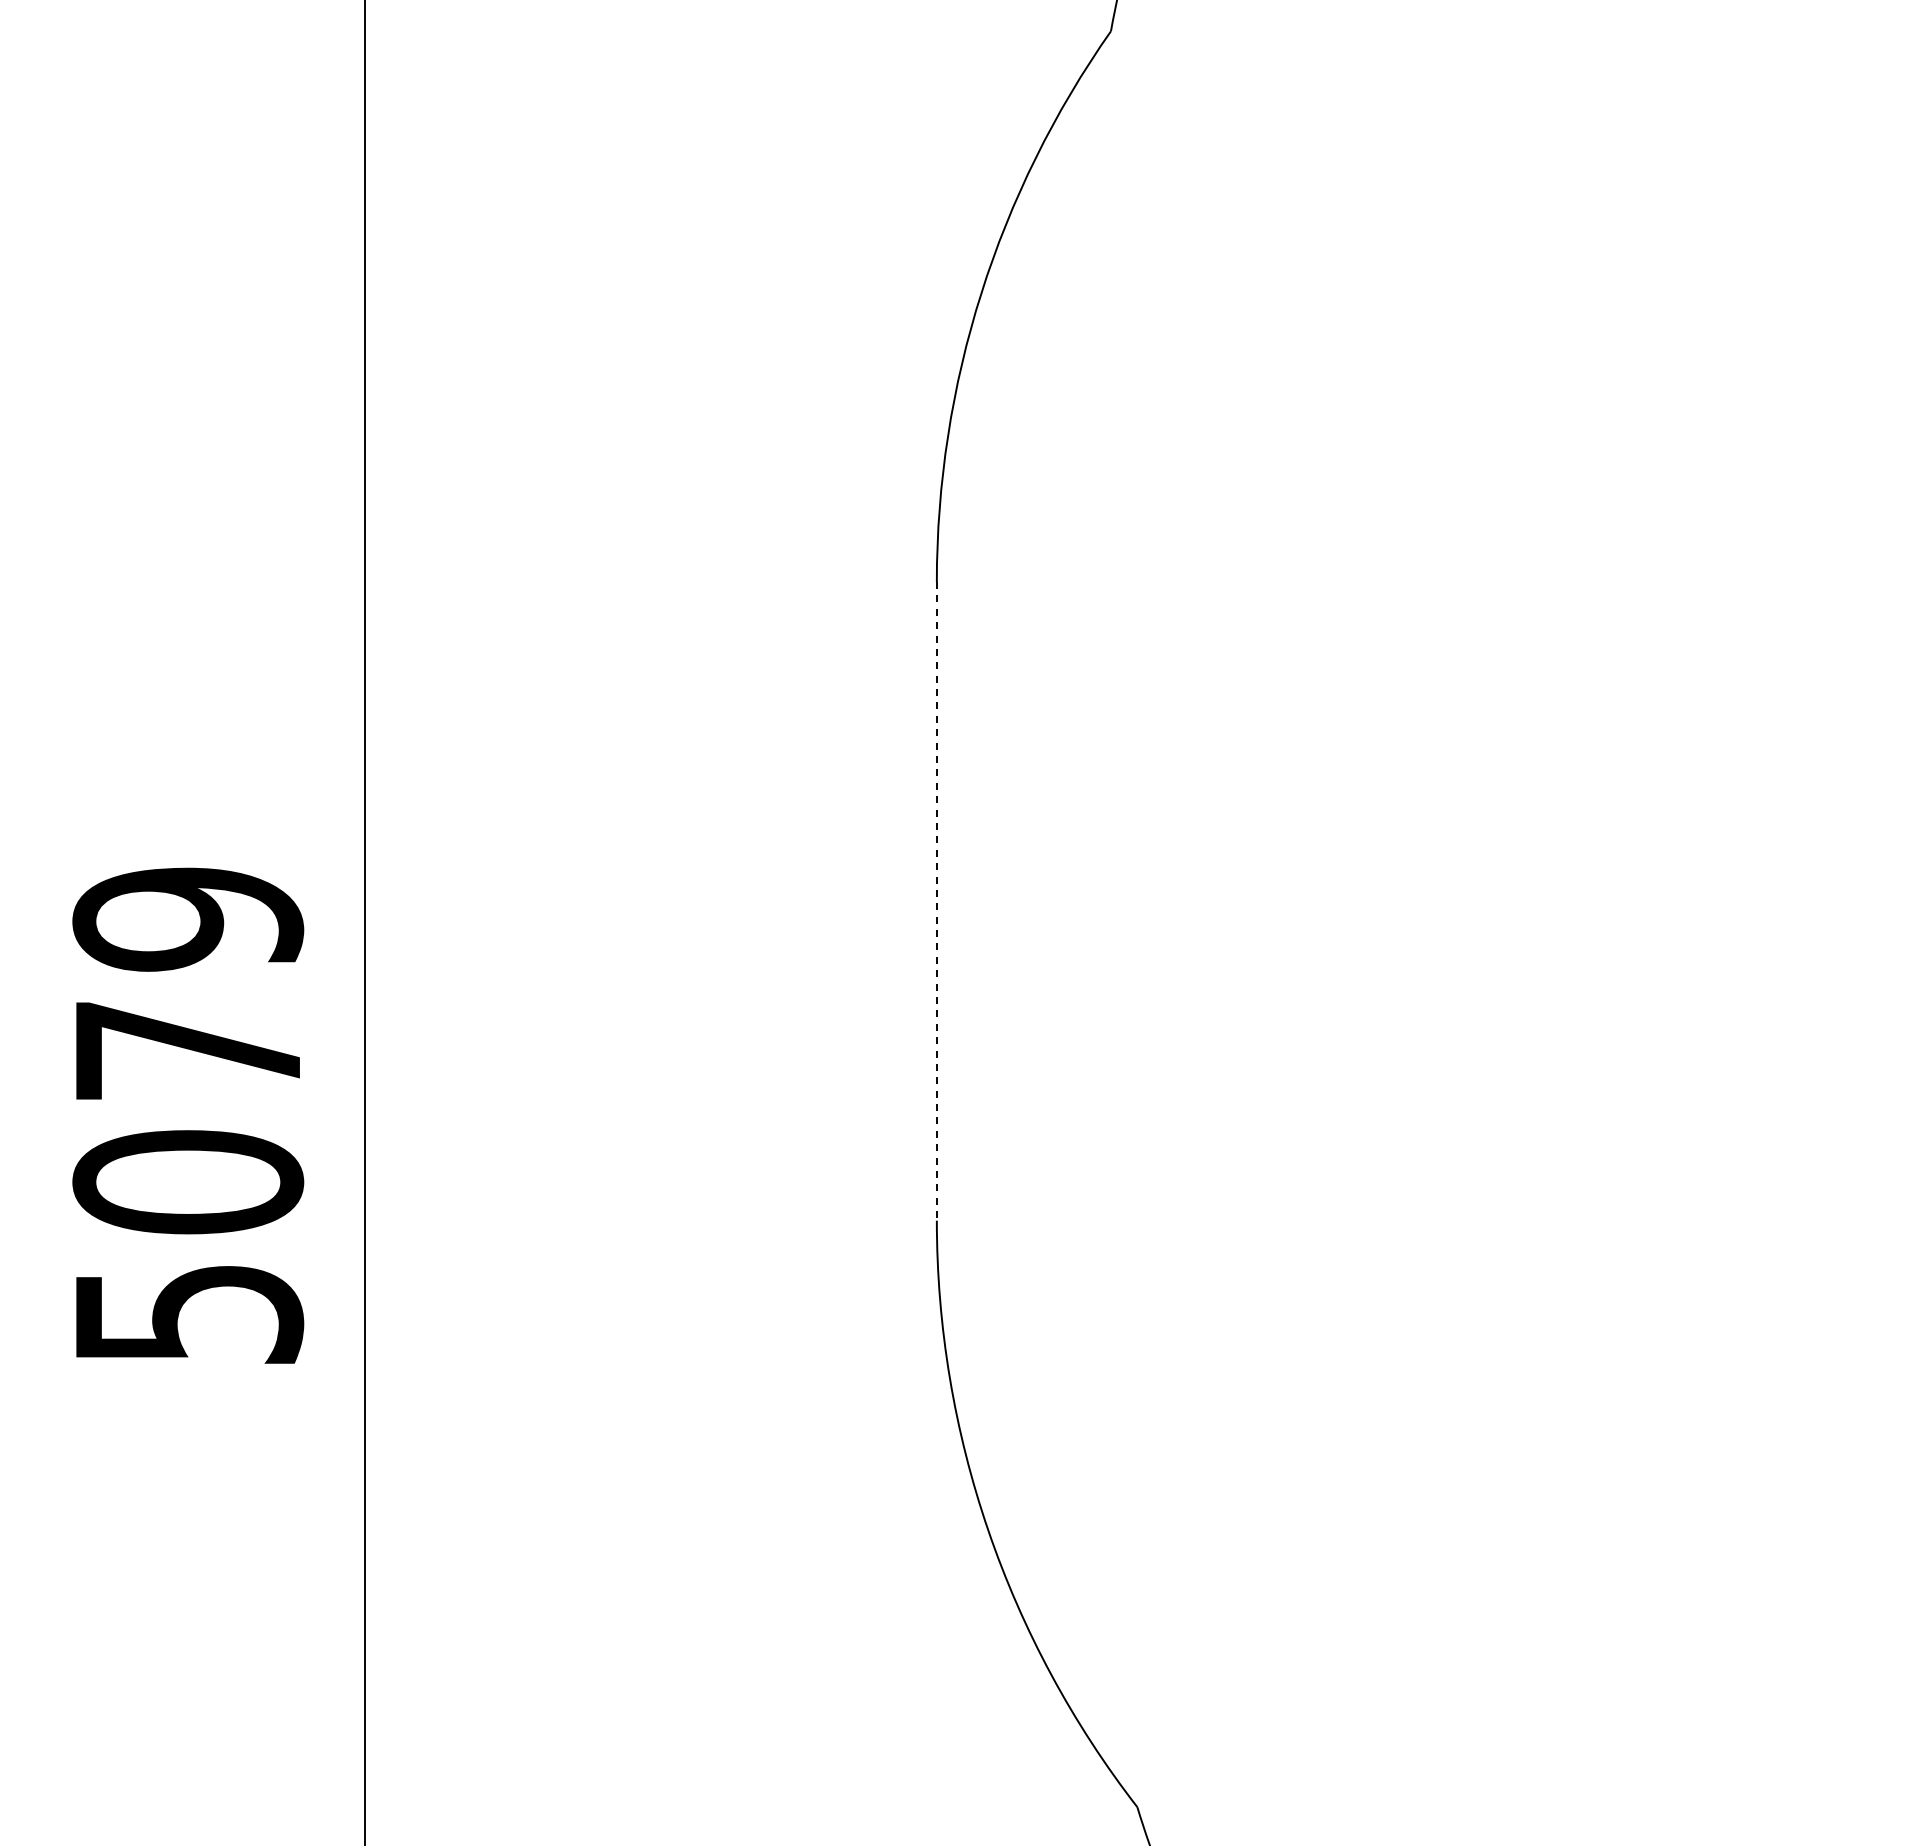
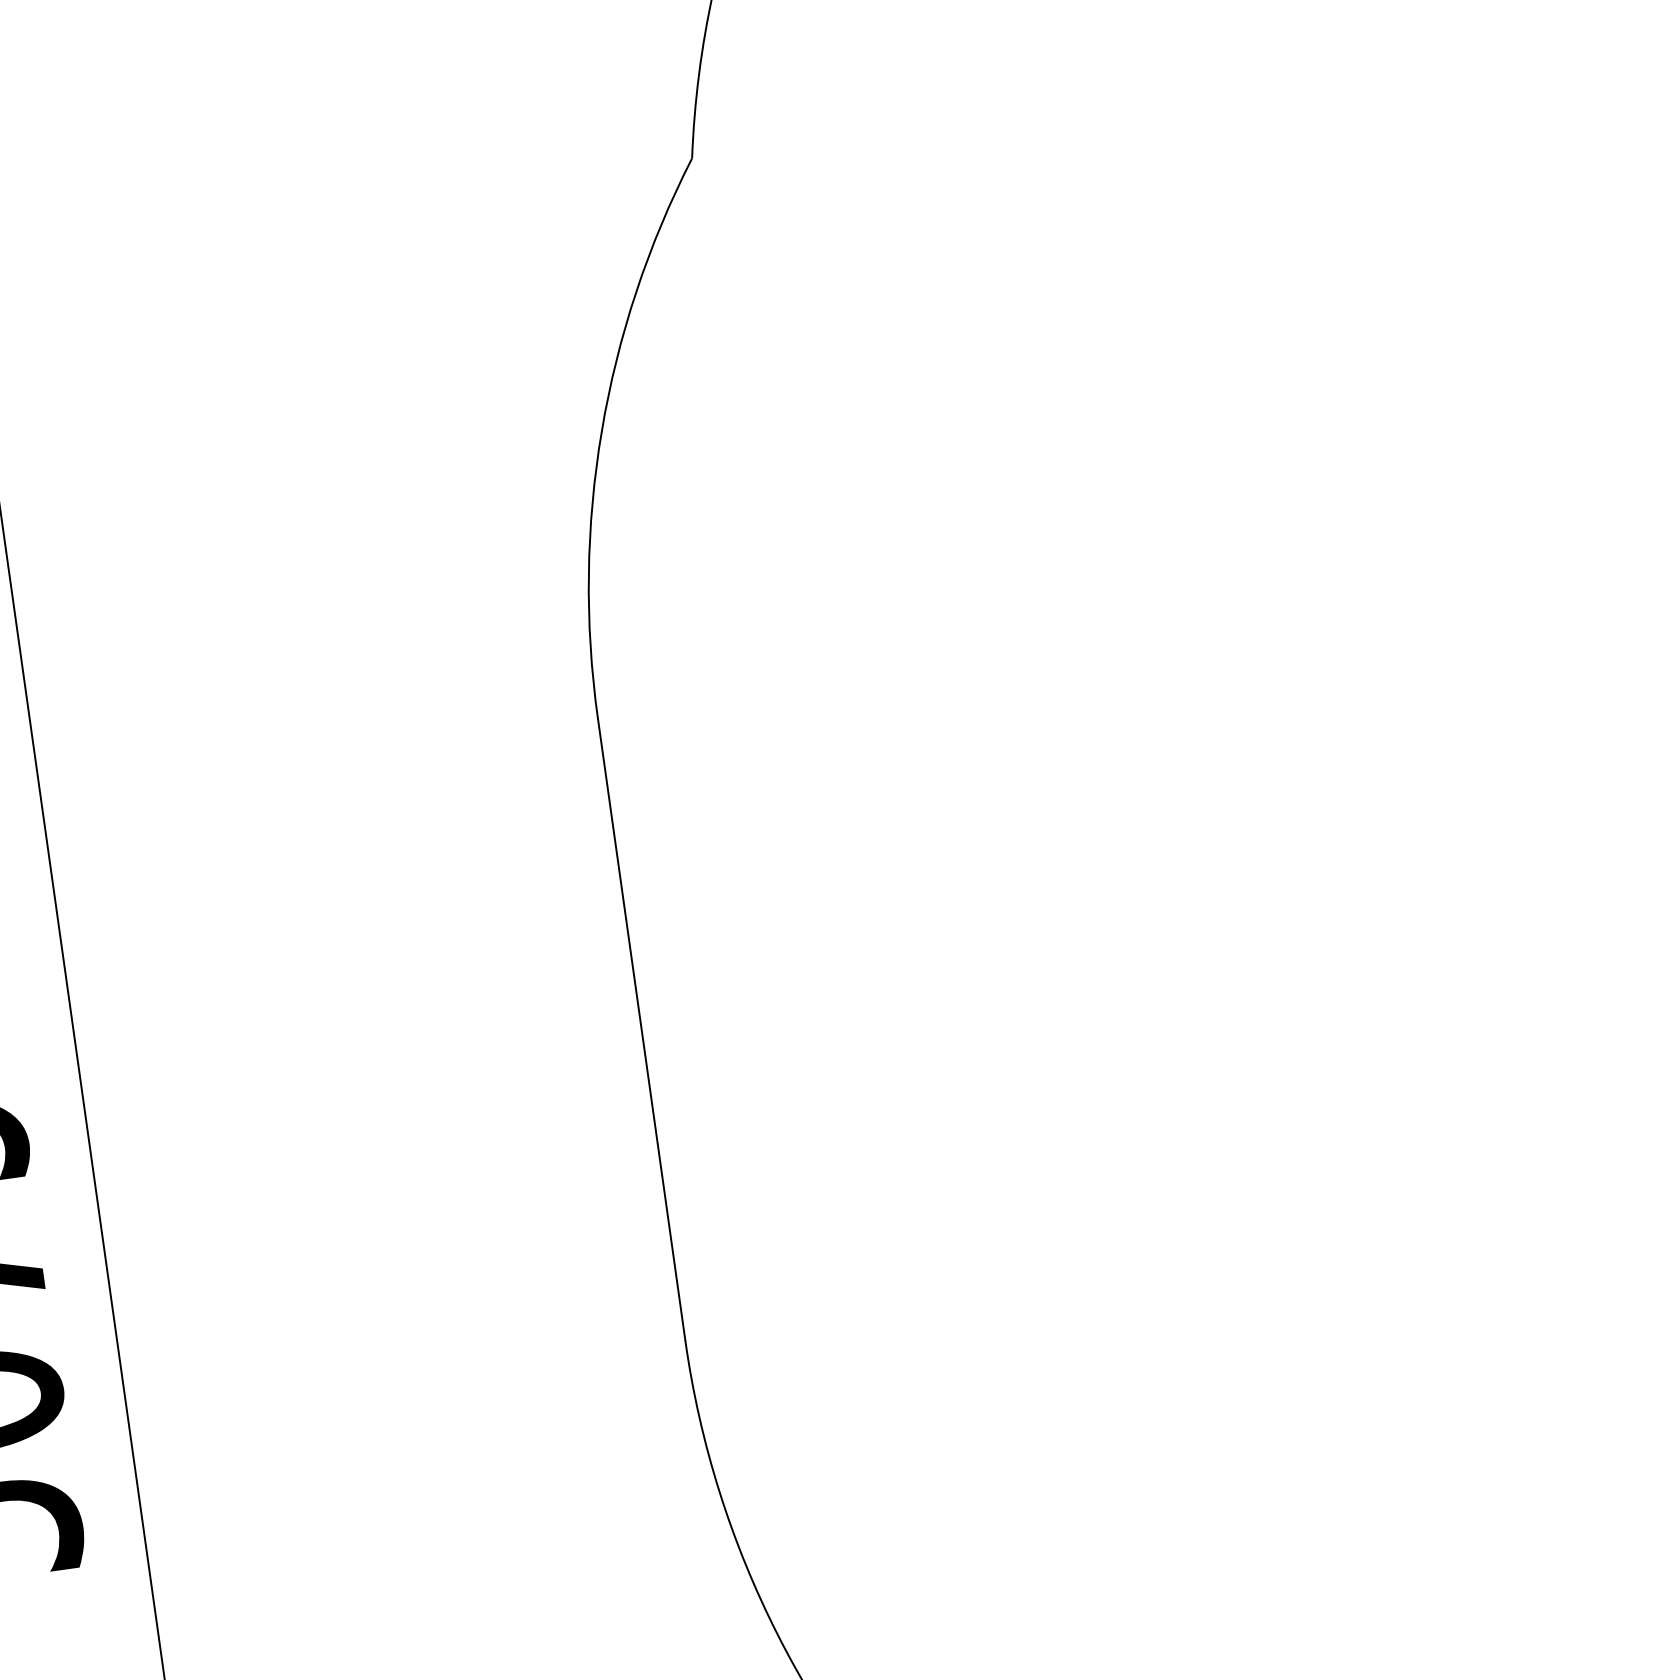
line: (936, 901) -> (641, 1029), dashed -> solid

